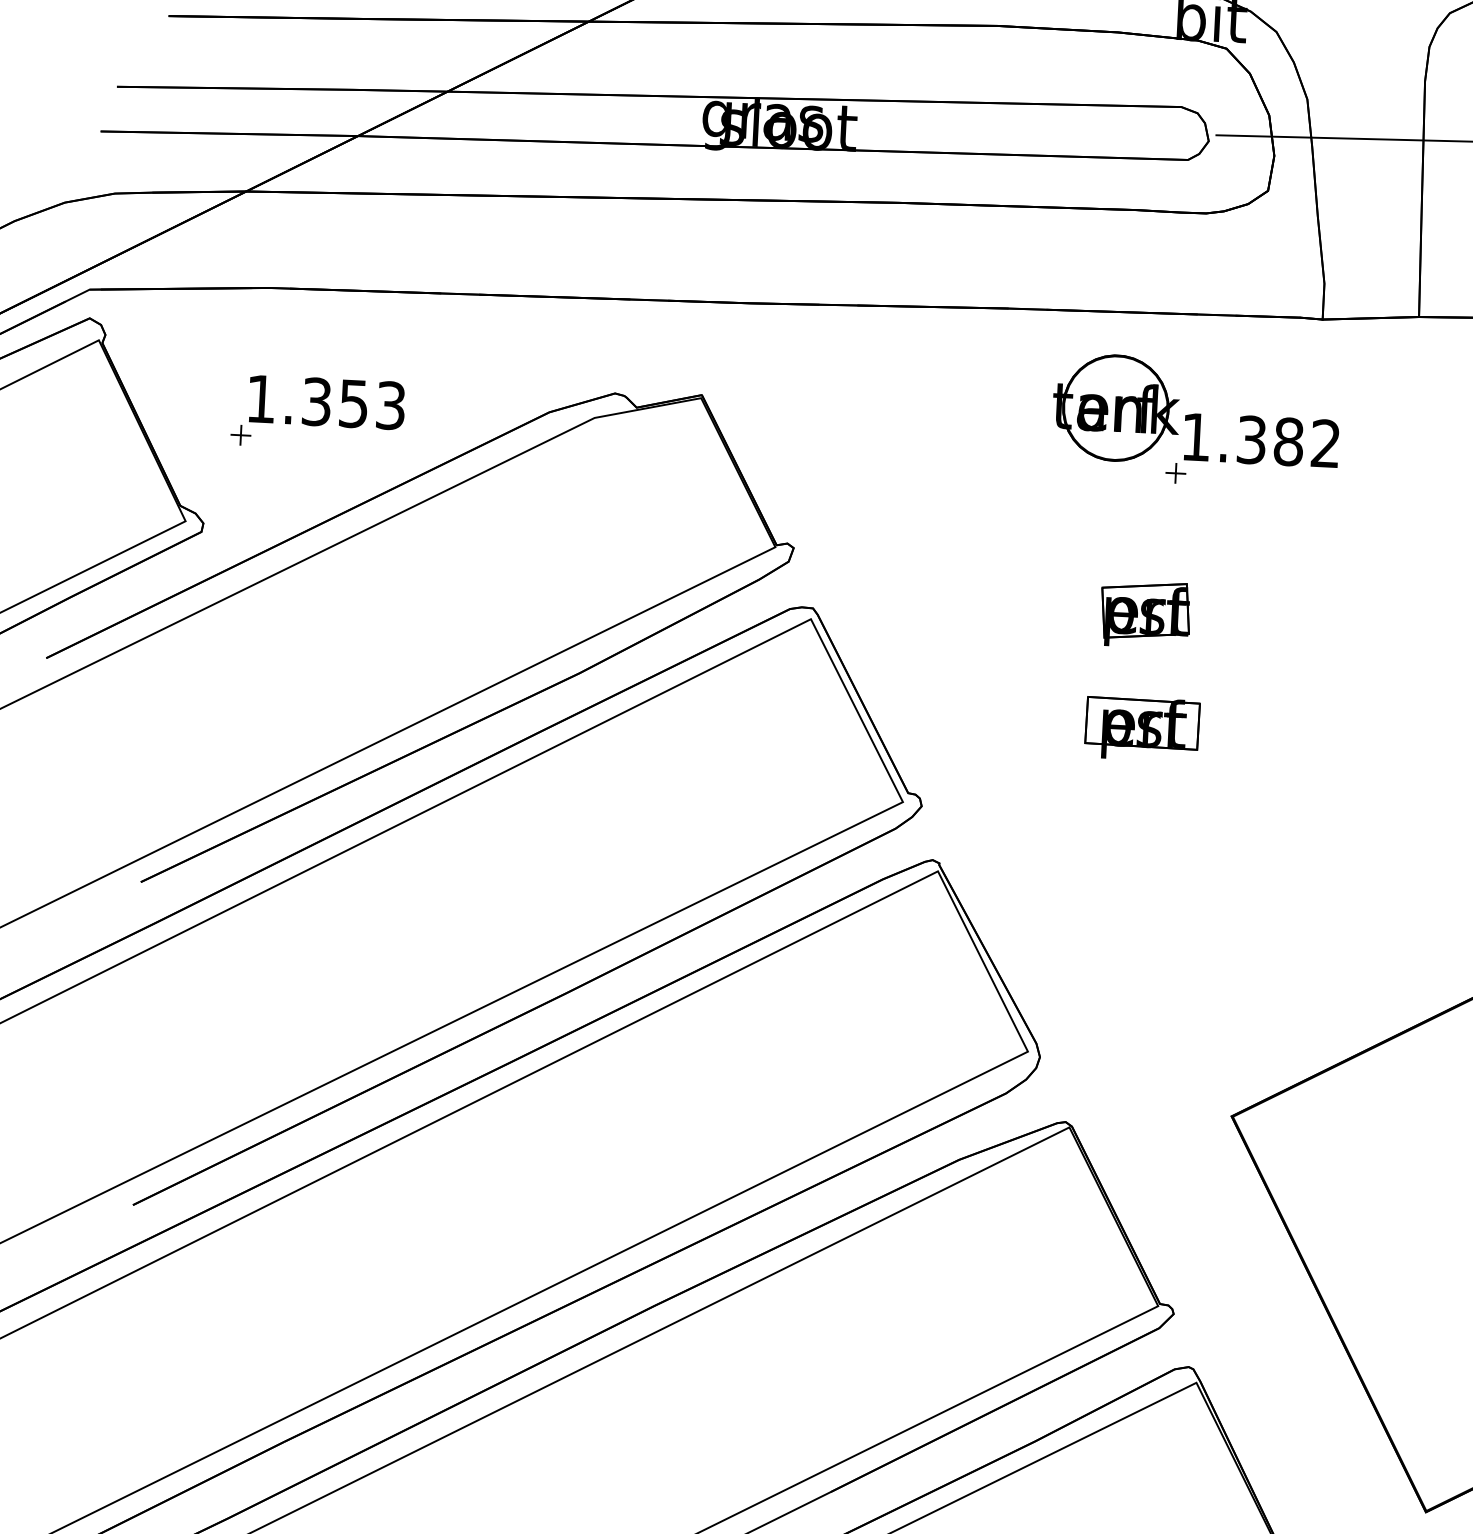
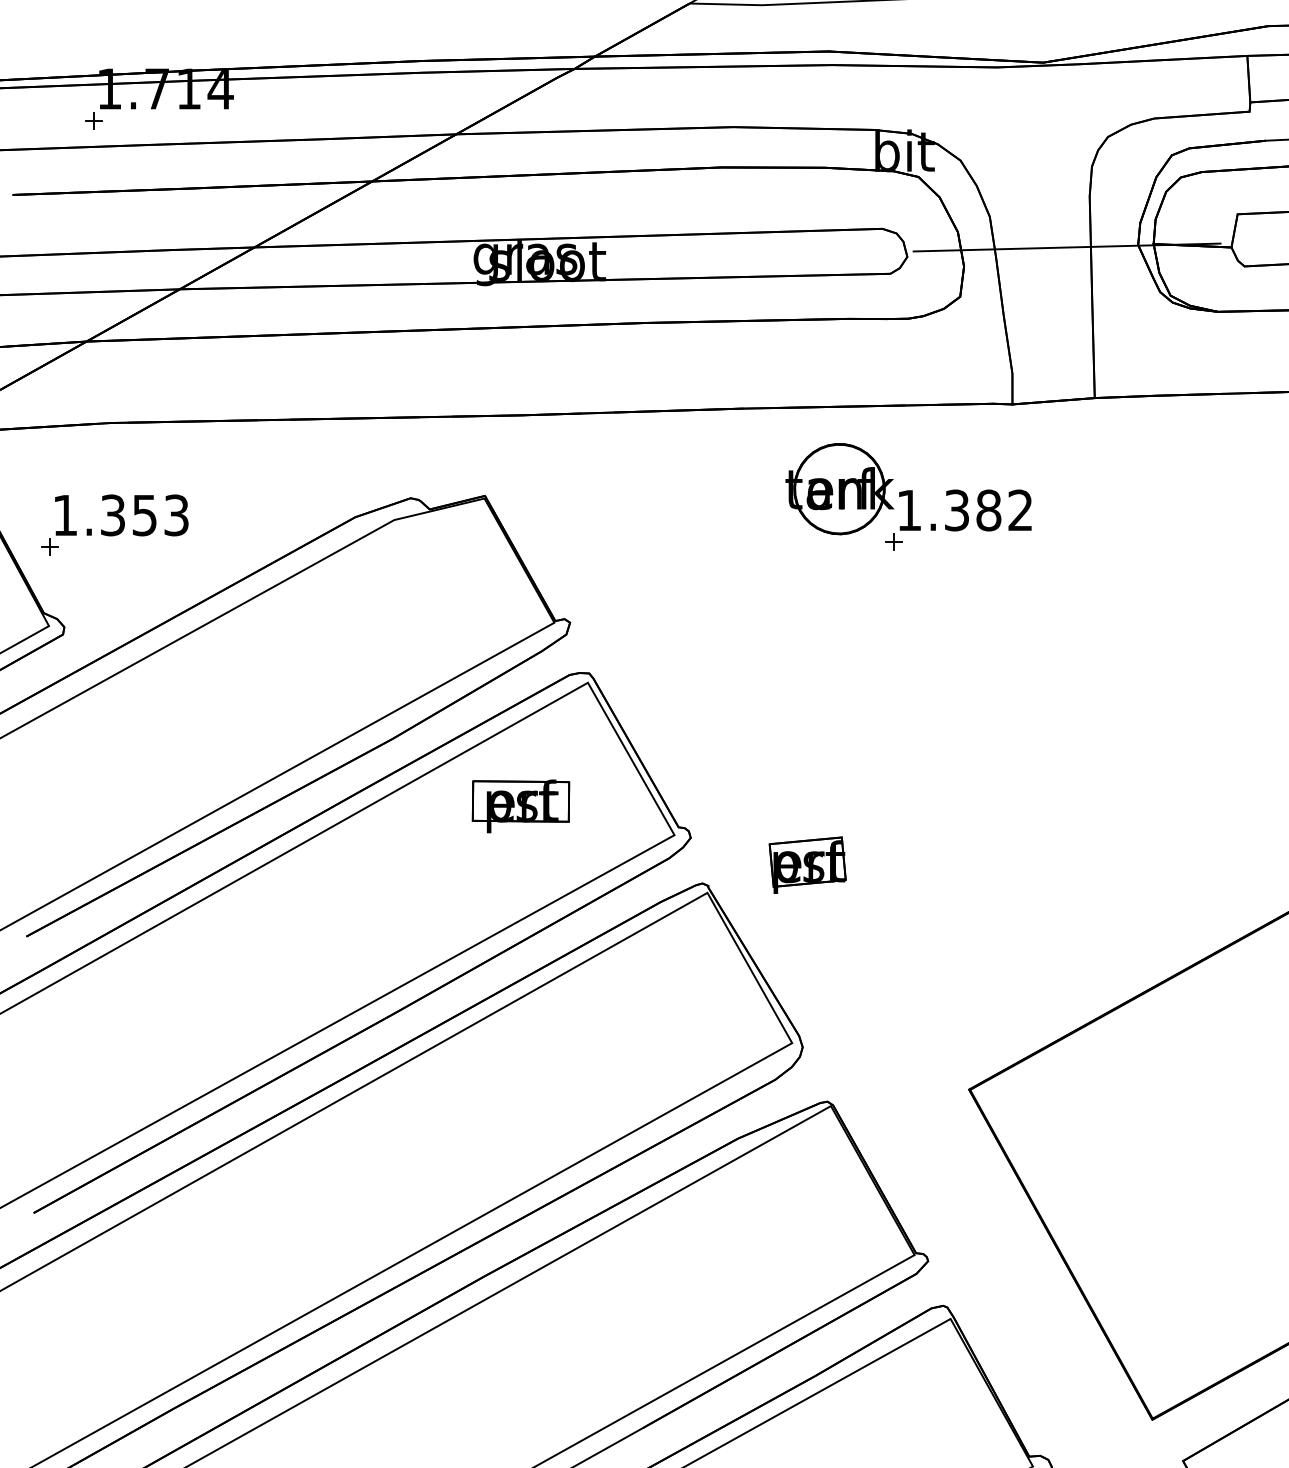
part: (317, 412) -> (114, 524), moved
part: (1145, 613) -> (807, 864), moved
part: (1141, 729) -> (520, 806), moved

